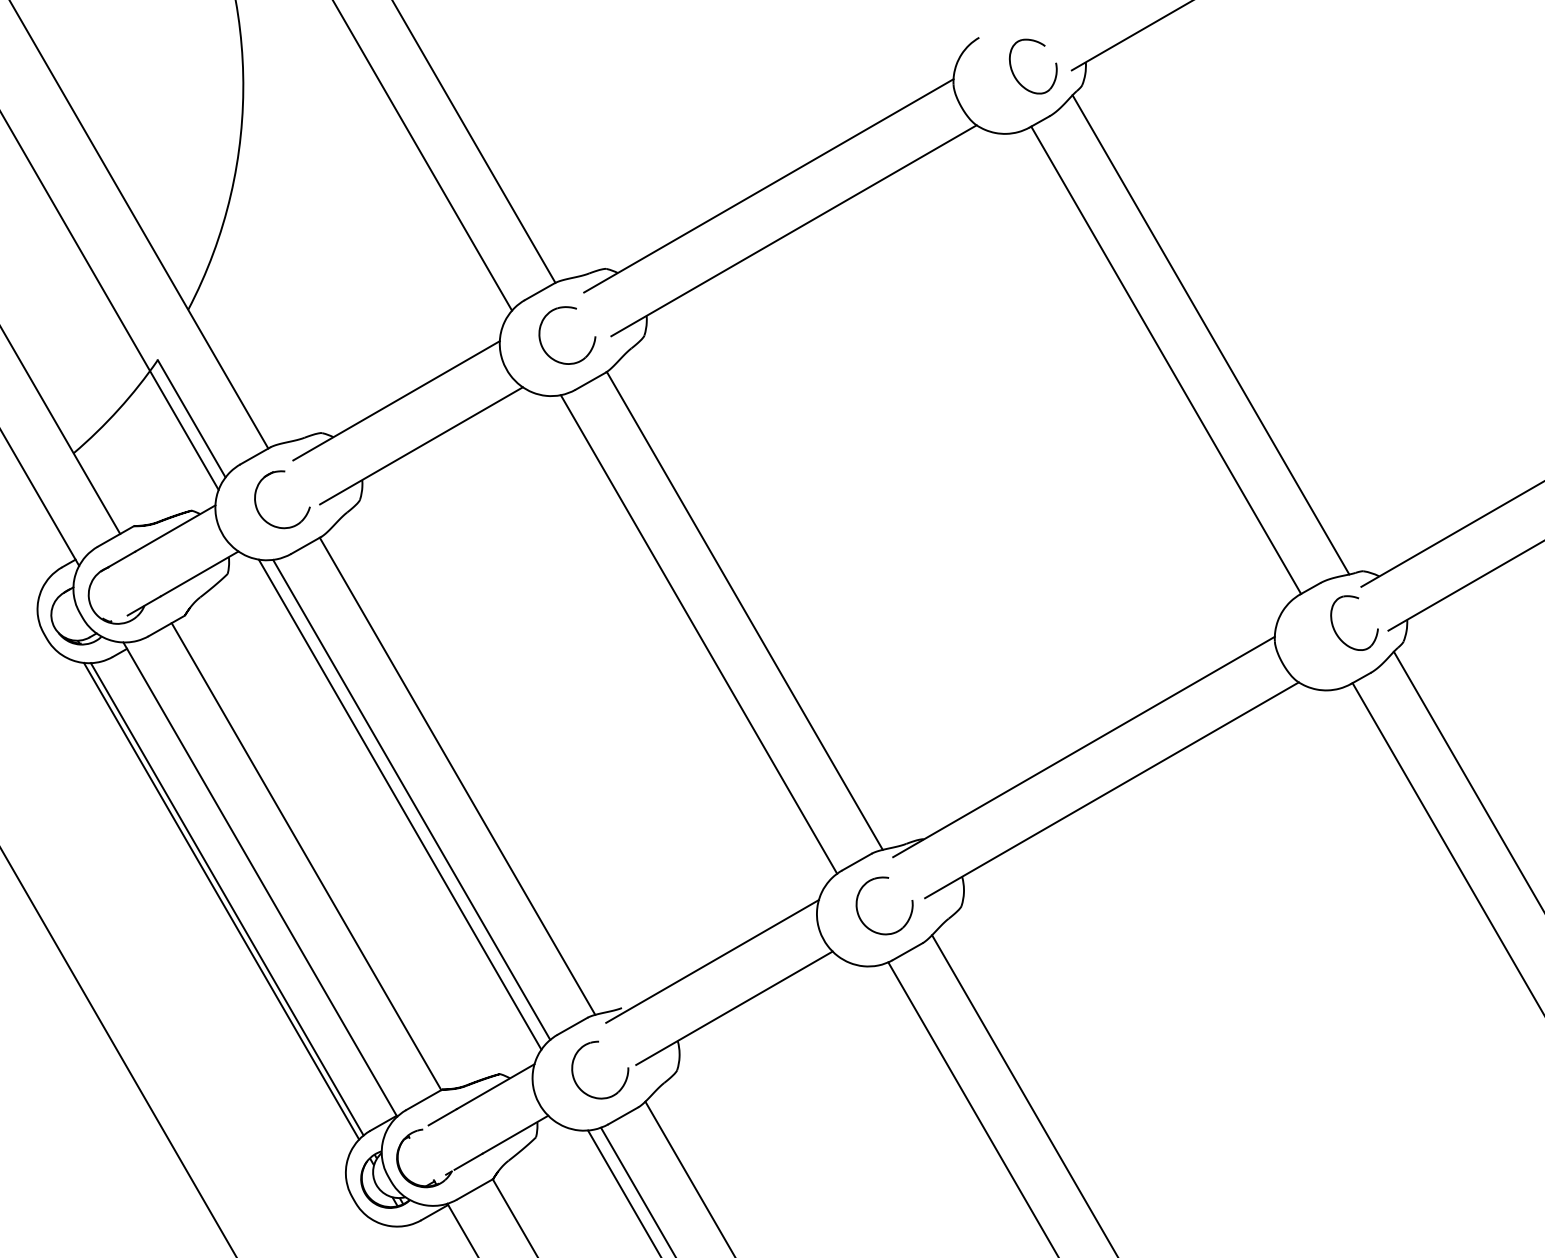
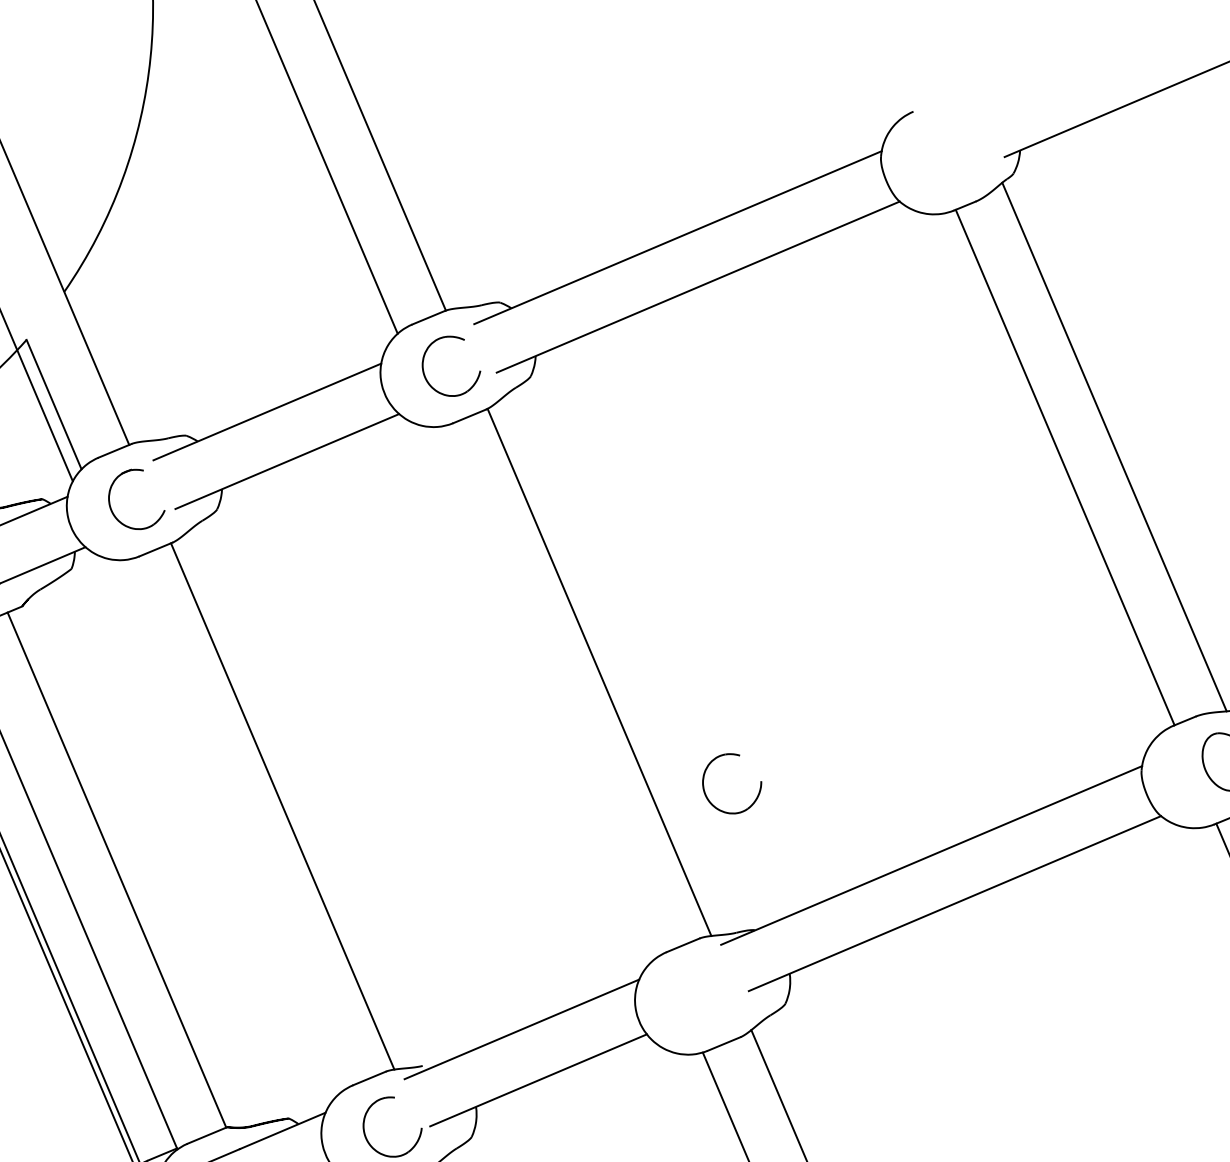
part: (1015, 75) -> (945, 155), removed
line: (698, 634) -> (548, 690), removed
line: (411, 799) -> (232, 824), removed
line: (399, 804) -> (219, 828), removed
part: (860, 916) -> (705, 791), moved

